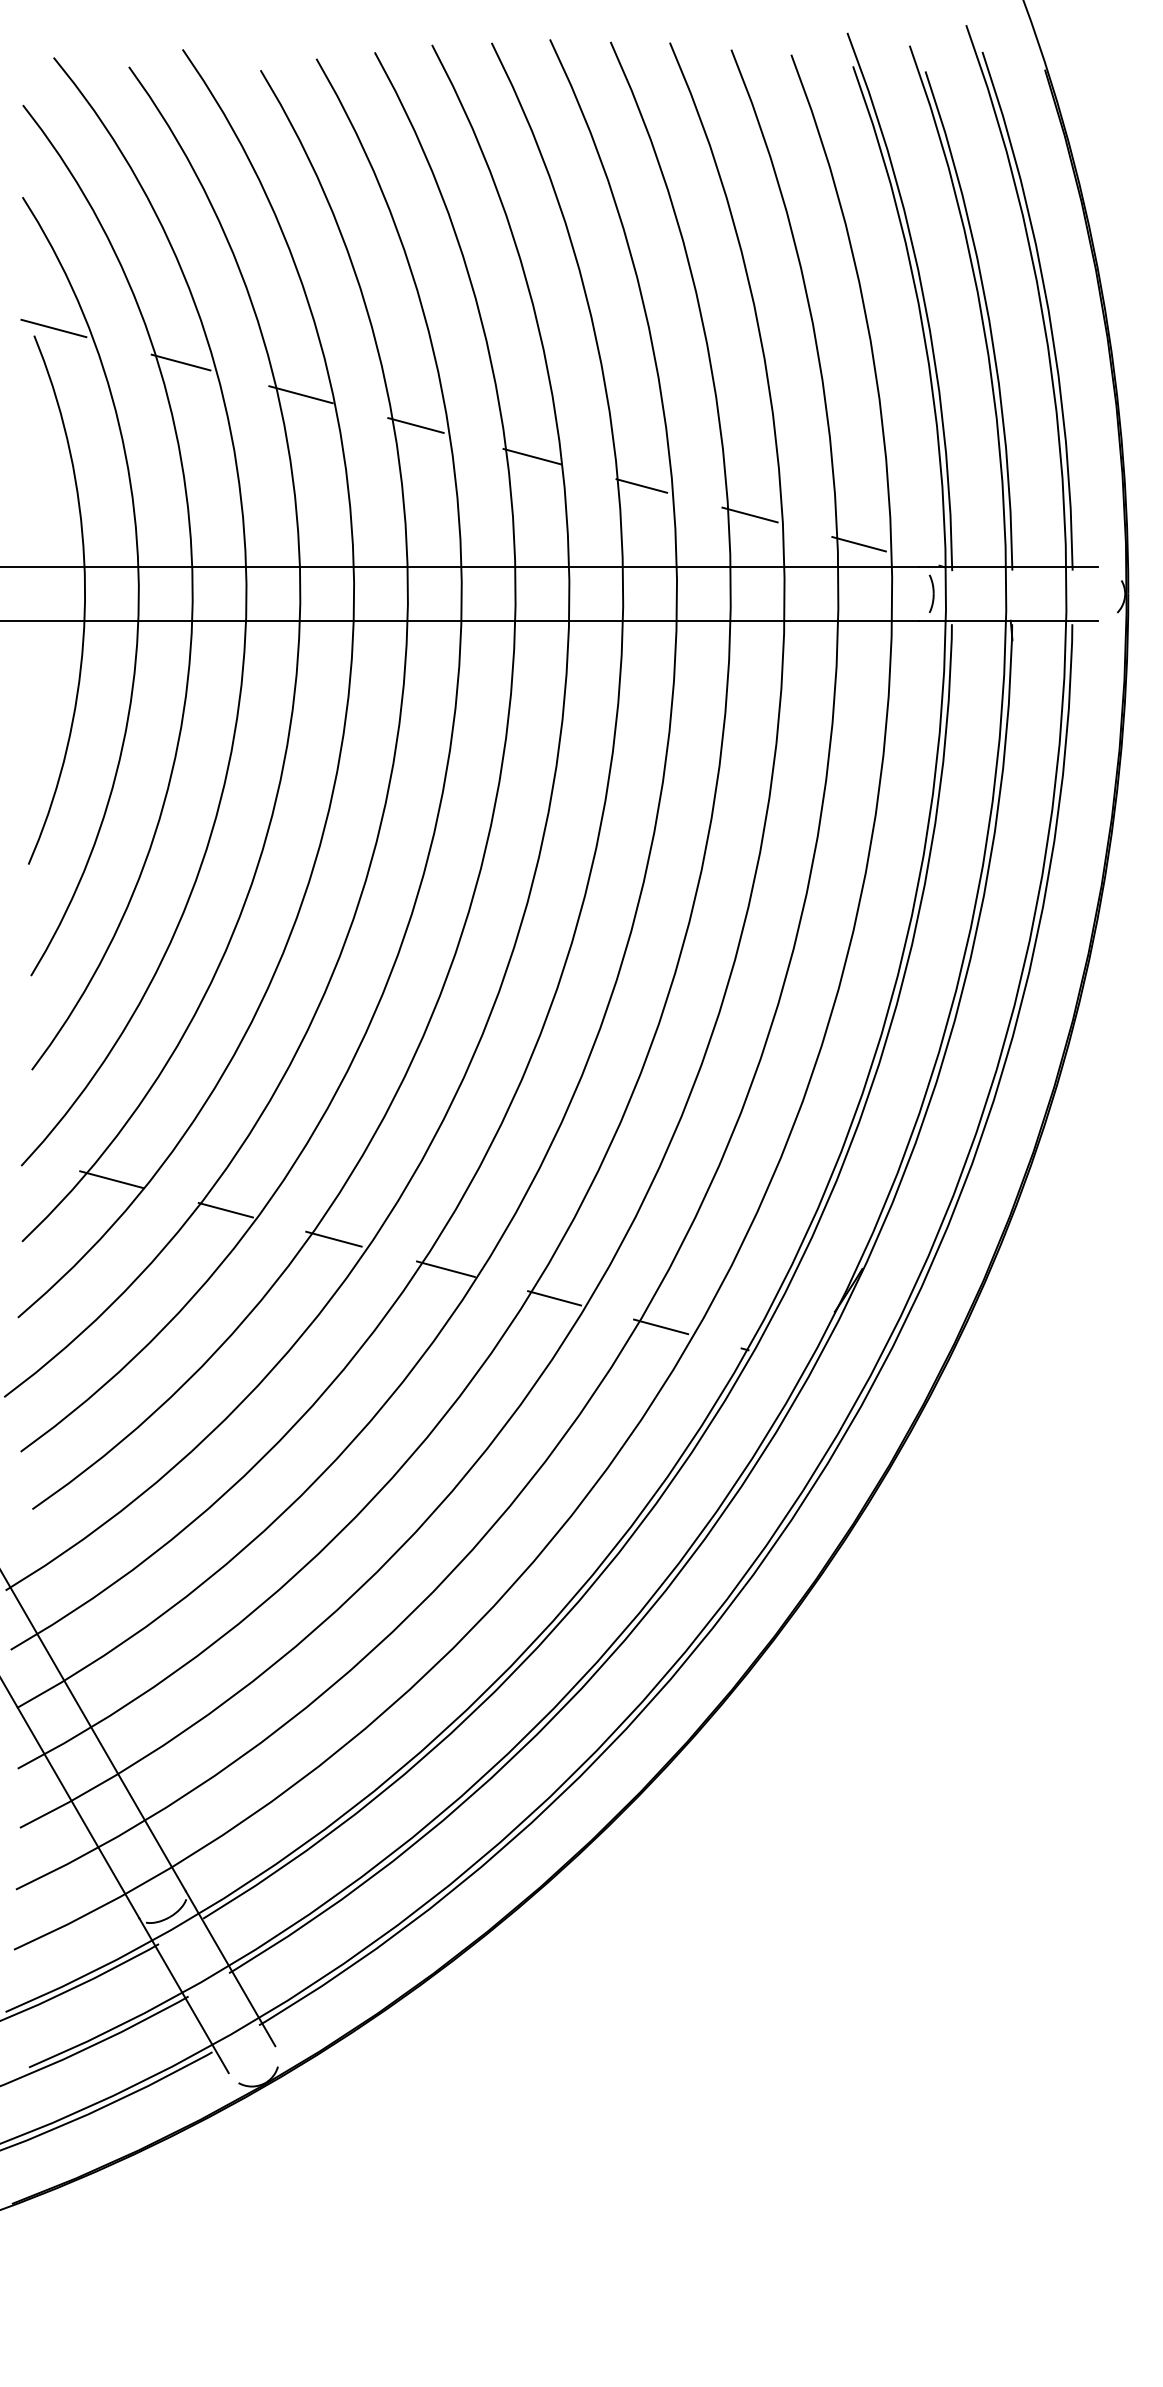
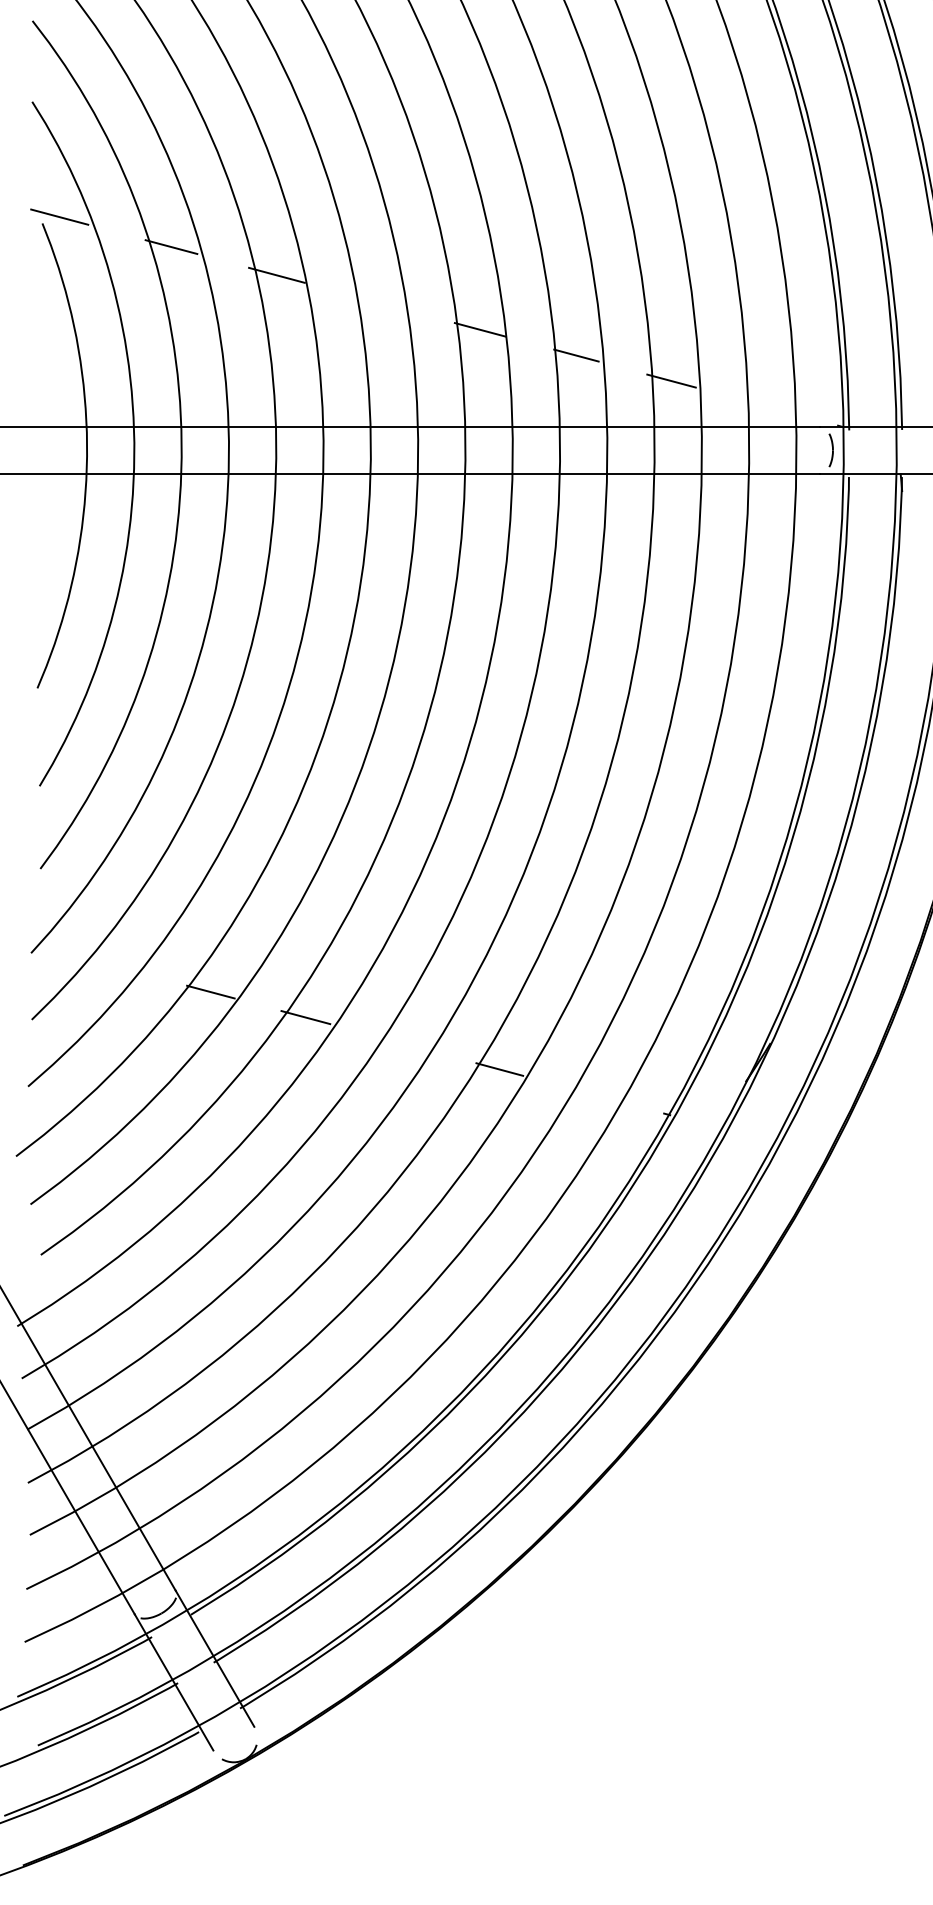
line: (415, 425) -> (377, 302), removed
line: (858, 544) -> (766, 407), removed
line: (111, 1179) -> (110, 965), removed
line: (445, 1268) -> (403, 1043), removed
line: (661, 1326) -> (593, 1094), removed

